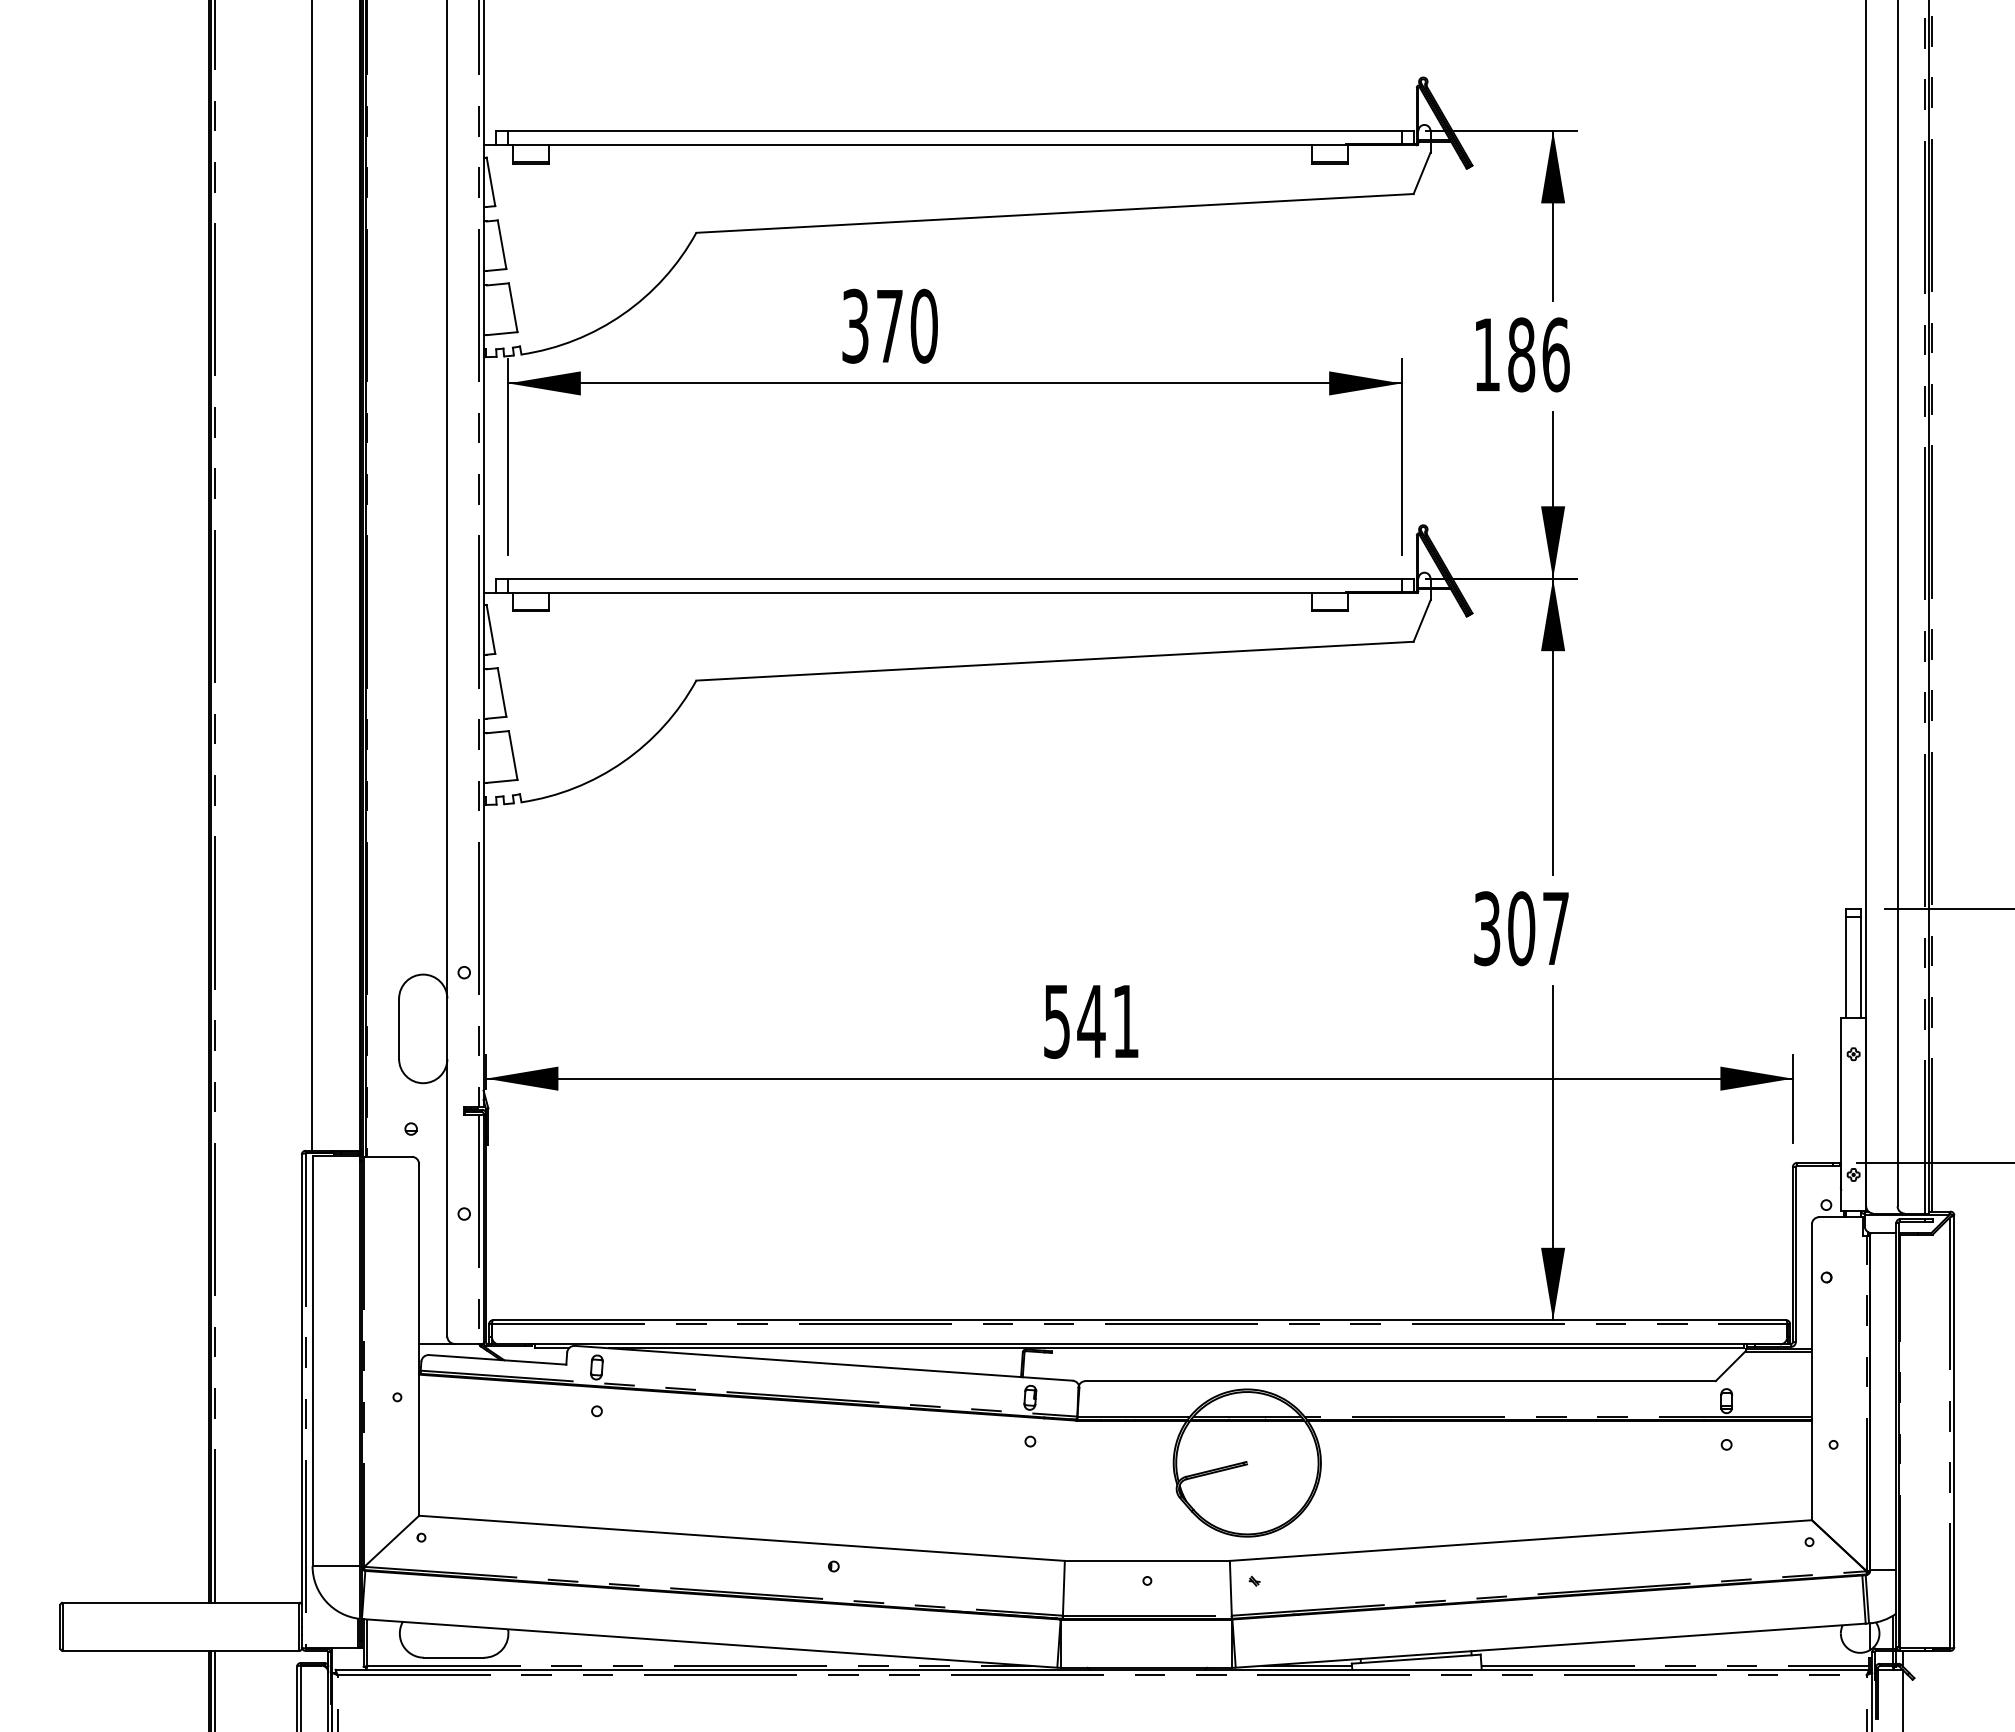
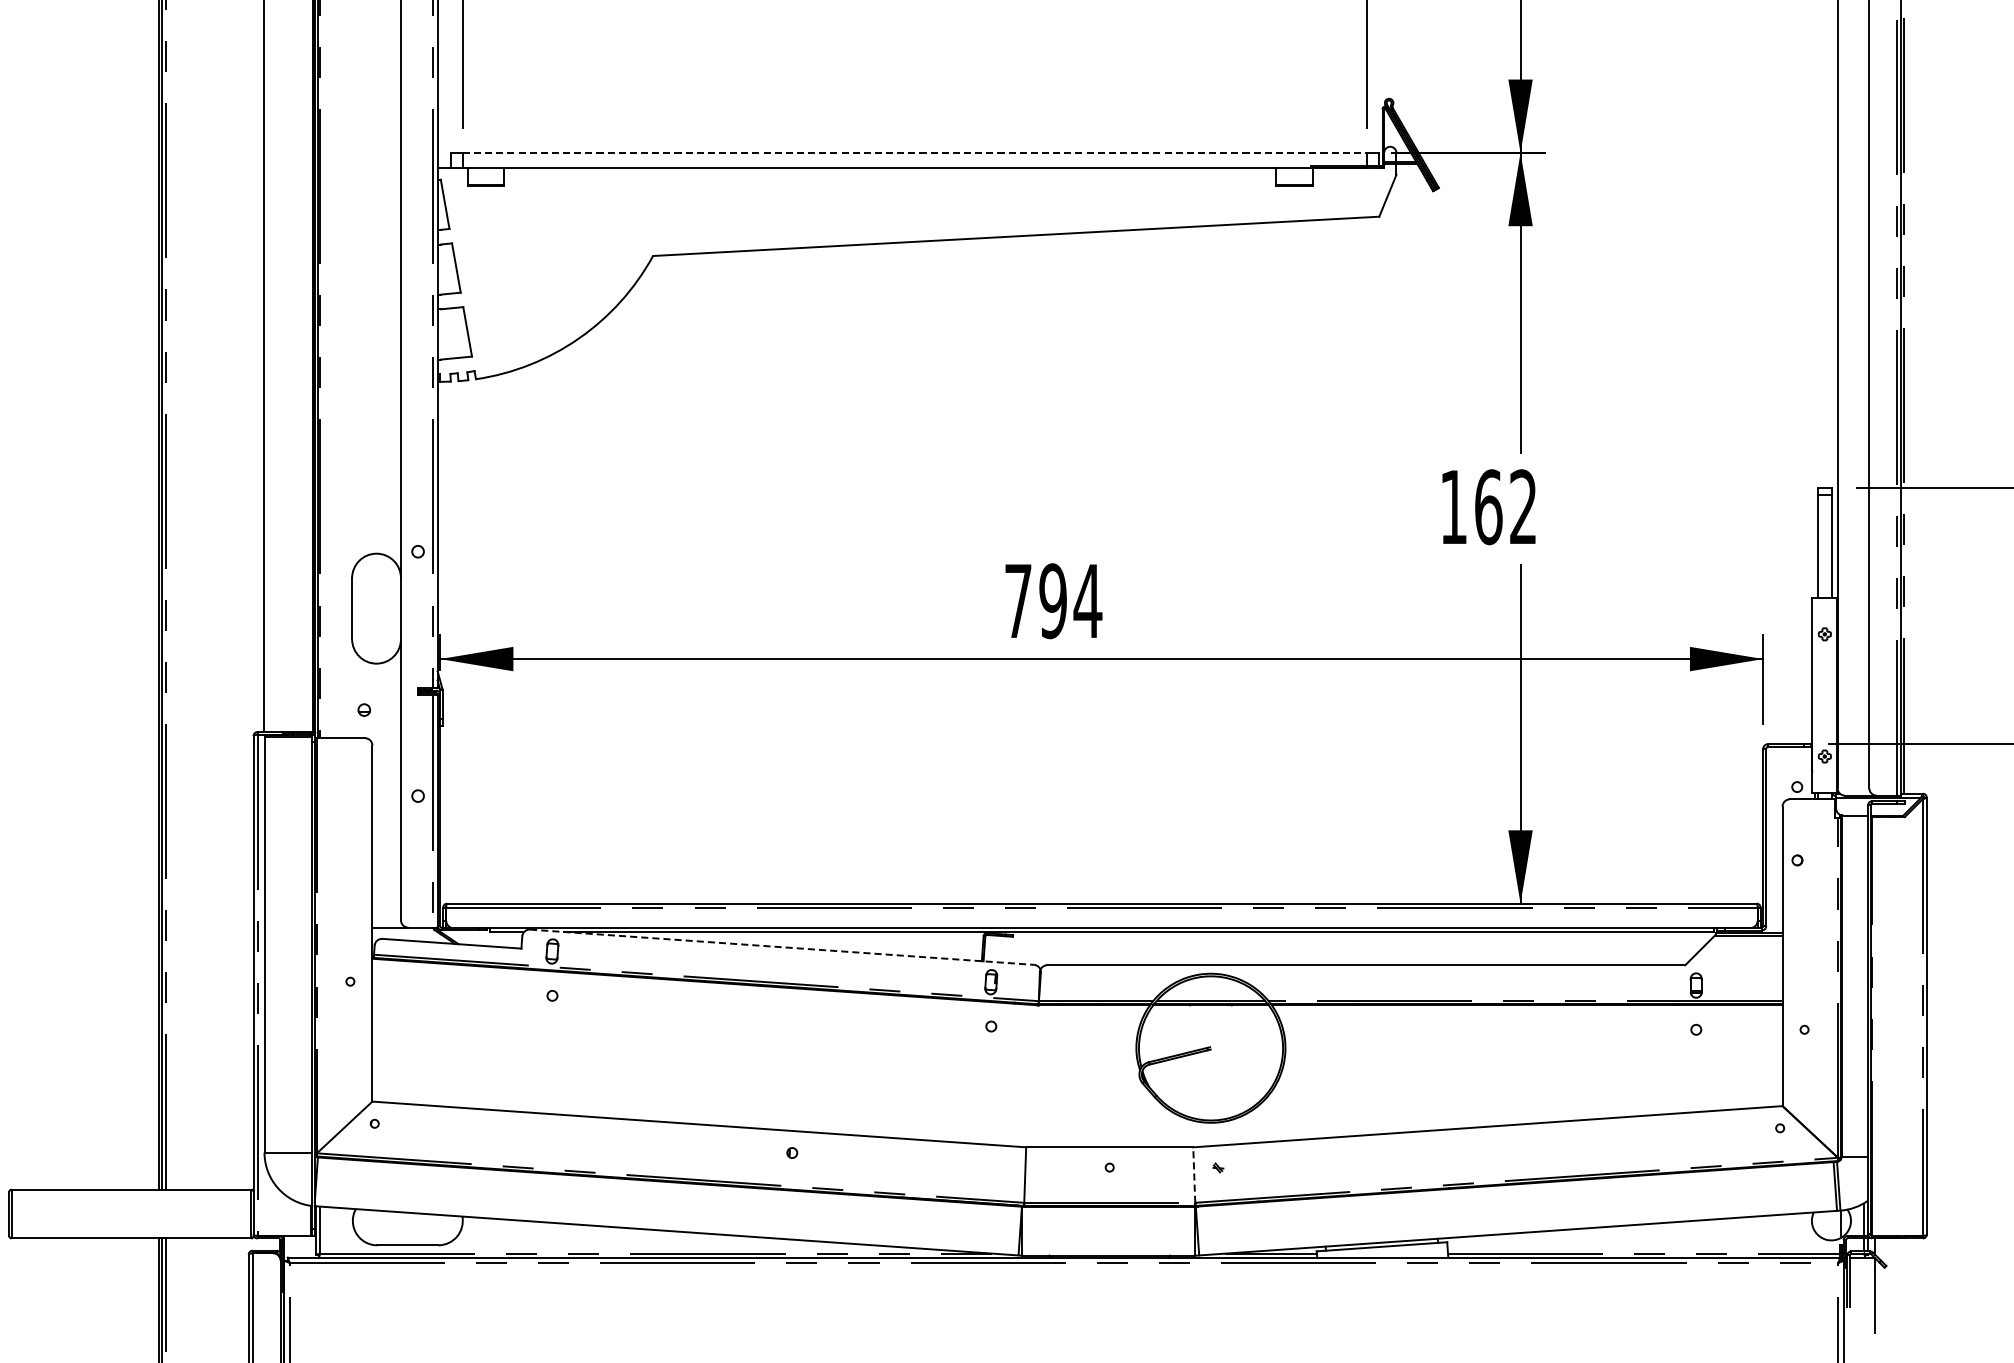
line: (955, 578) -> (915, 152), solid -> dashed
text: (1521, 928) -> (1488, 507), 307 -> 162
text: (1092, 1021) -> (1054, 601), 541 -> 794
line: (824, 1363) -> (782, 947), solid -> dashed
line: (1230, 1587) -> (1193, 1174), solid -> dashed

